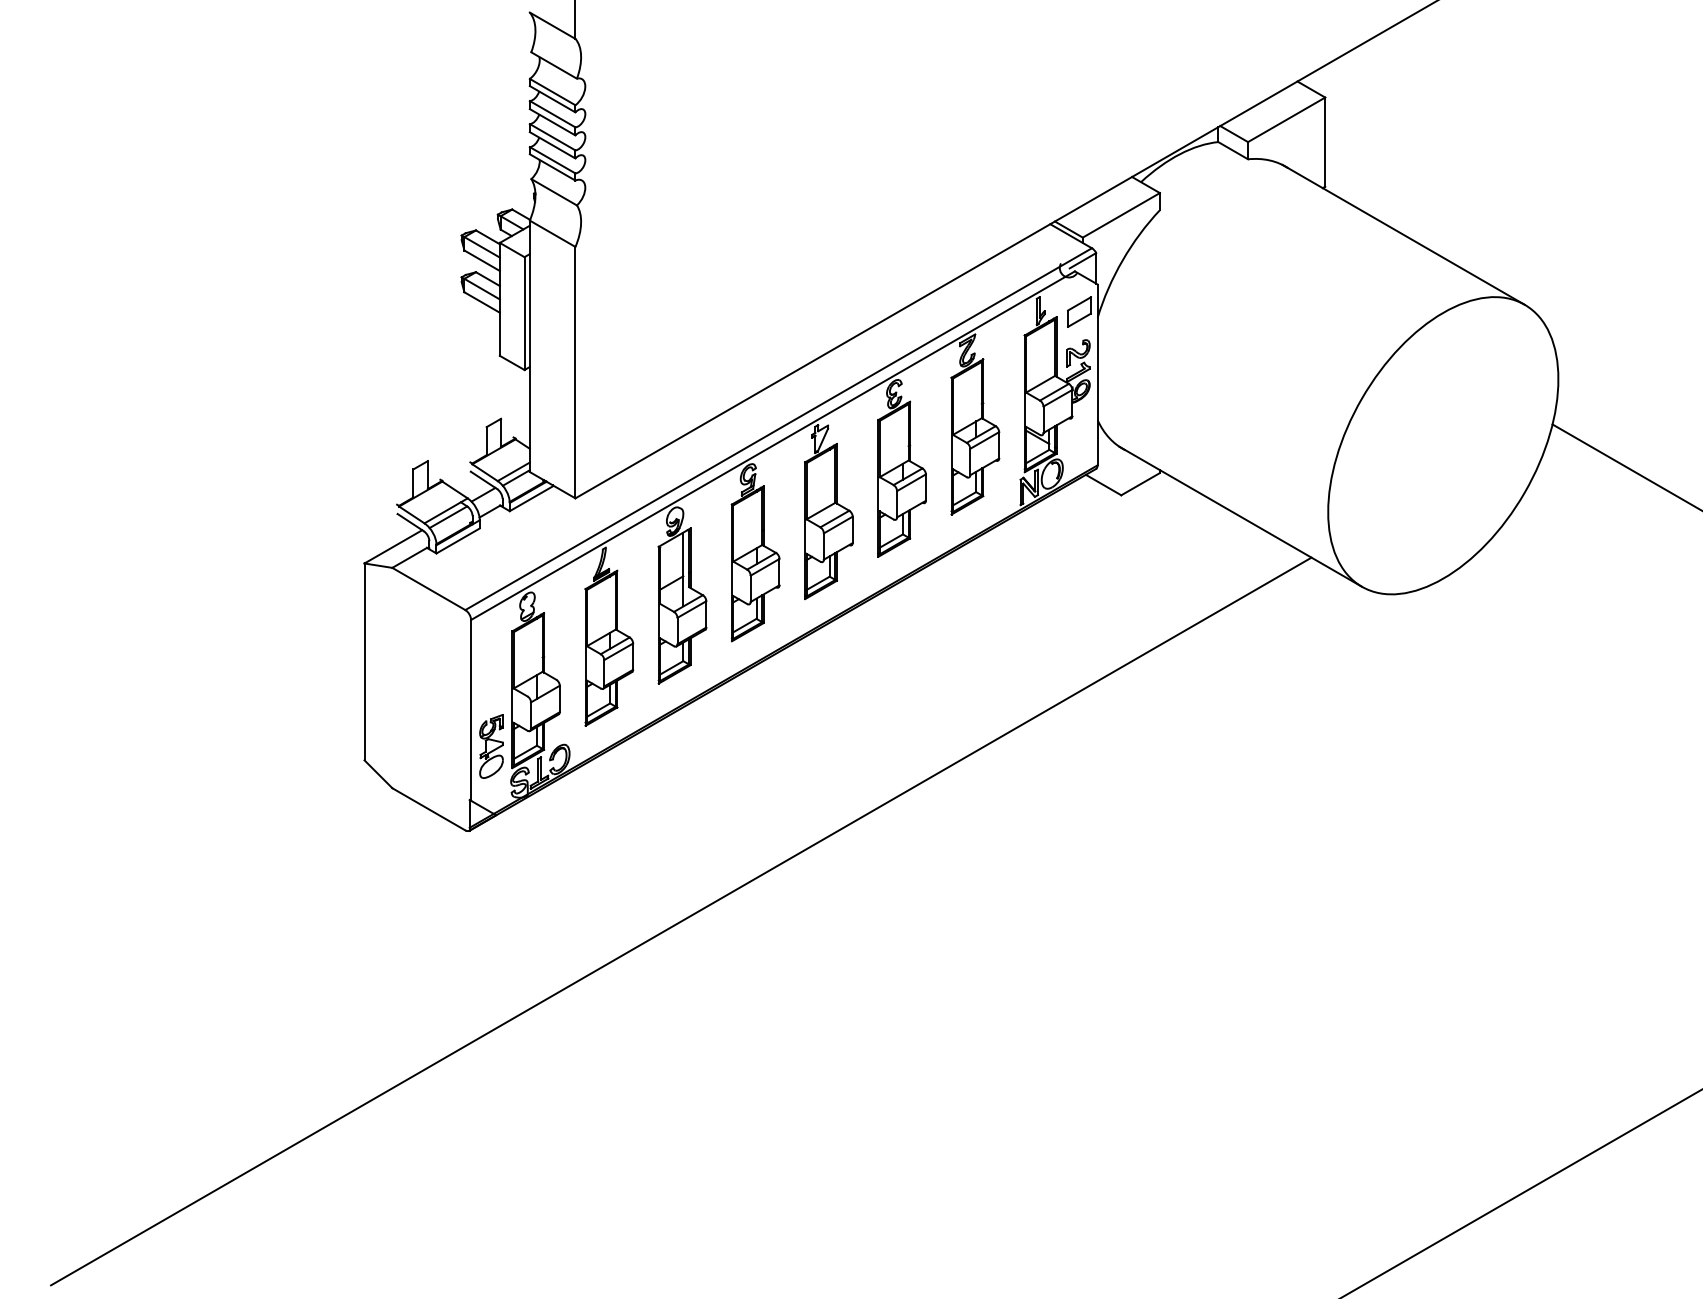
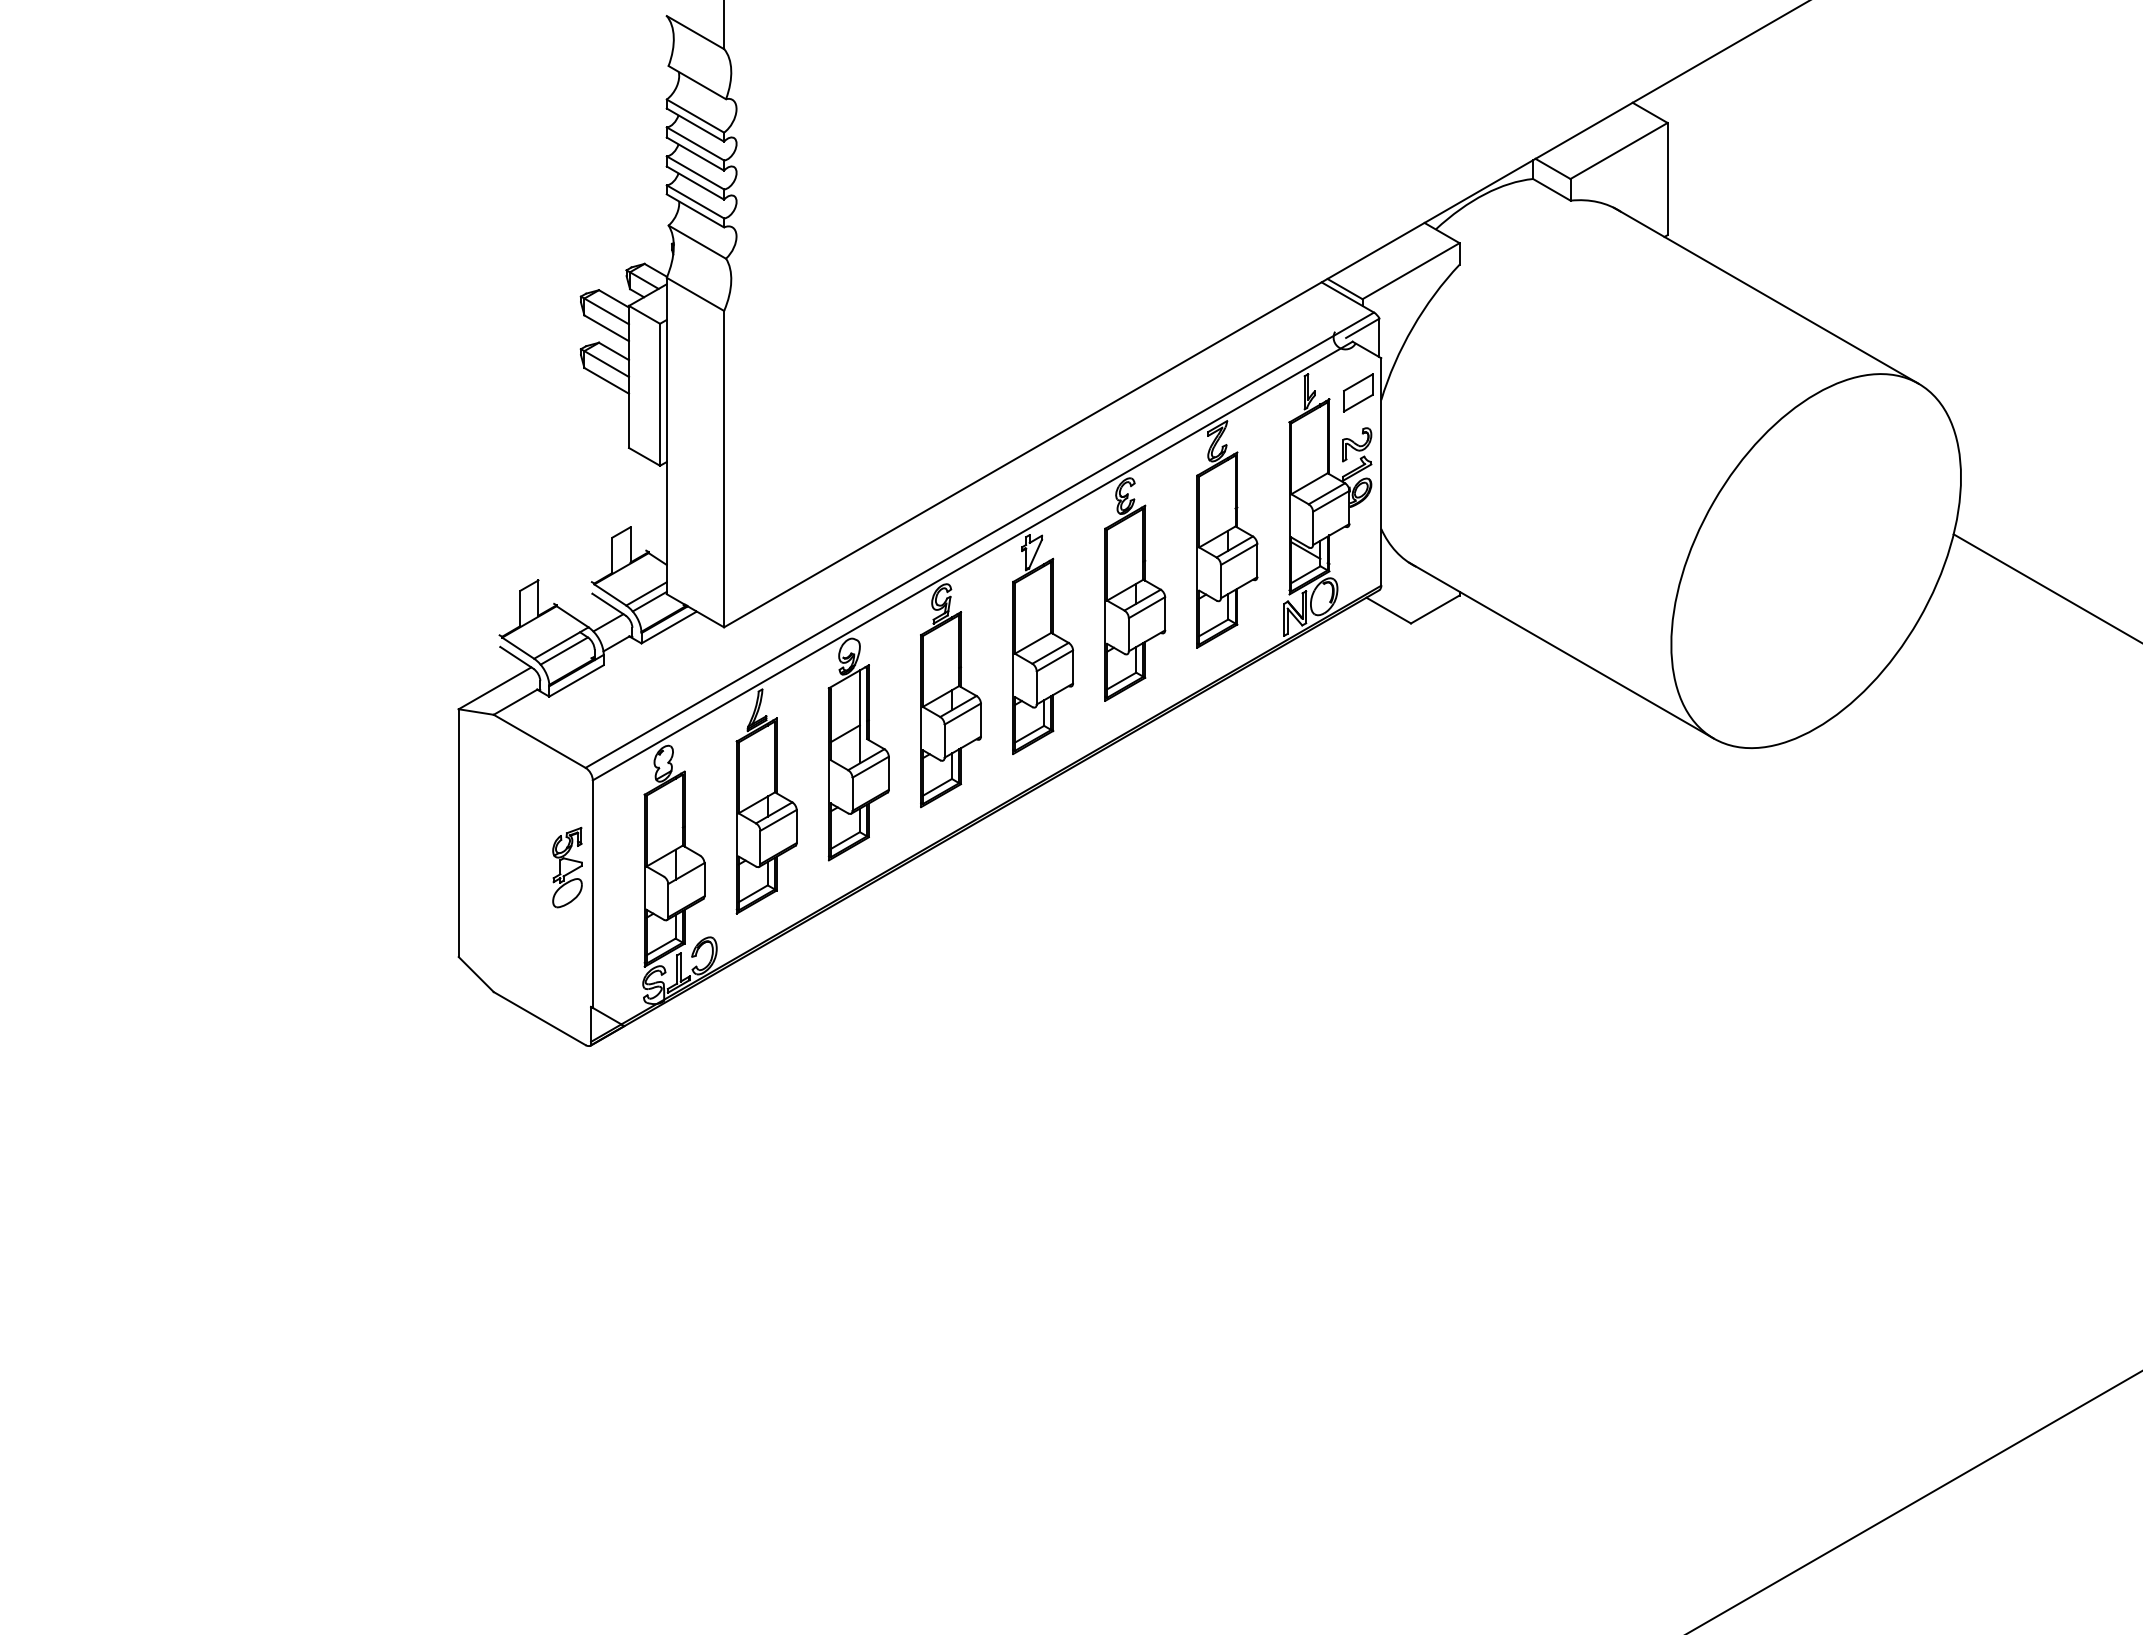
part: (491, 746) -> (567, 867), moved
line: (681, 921) -> (857, 1159), removed

